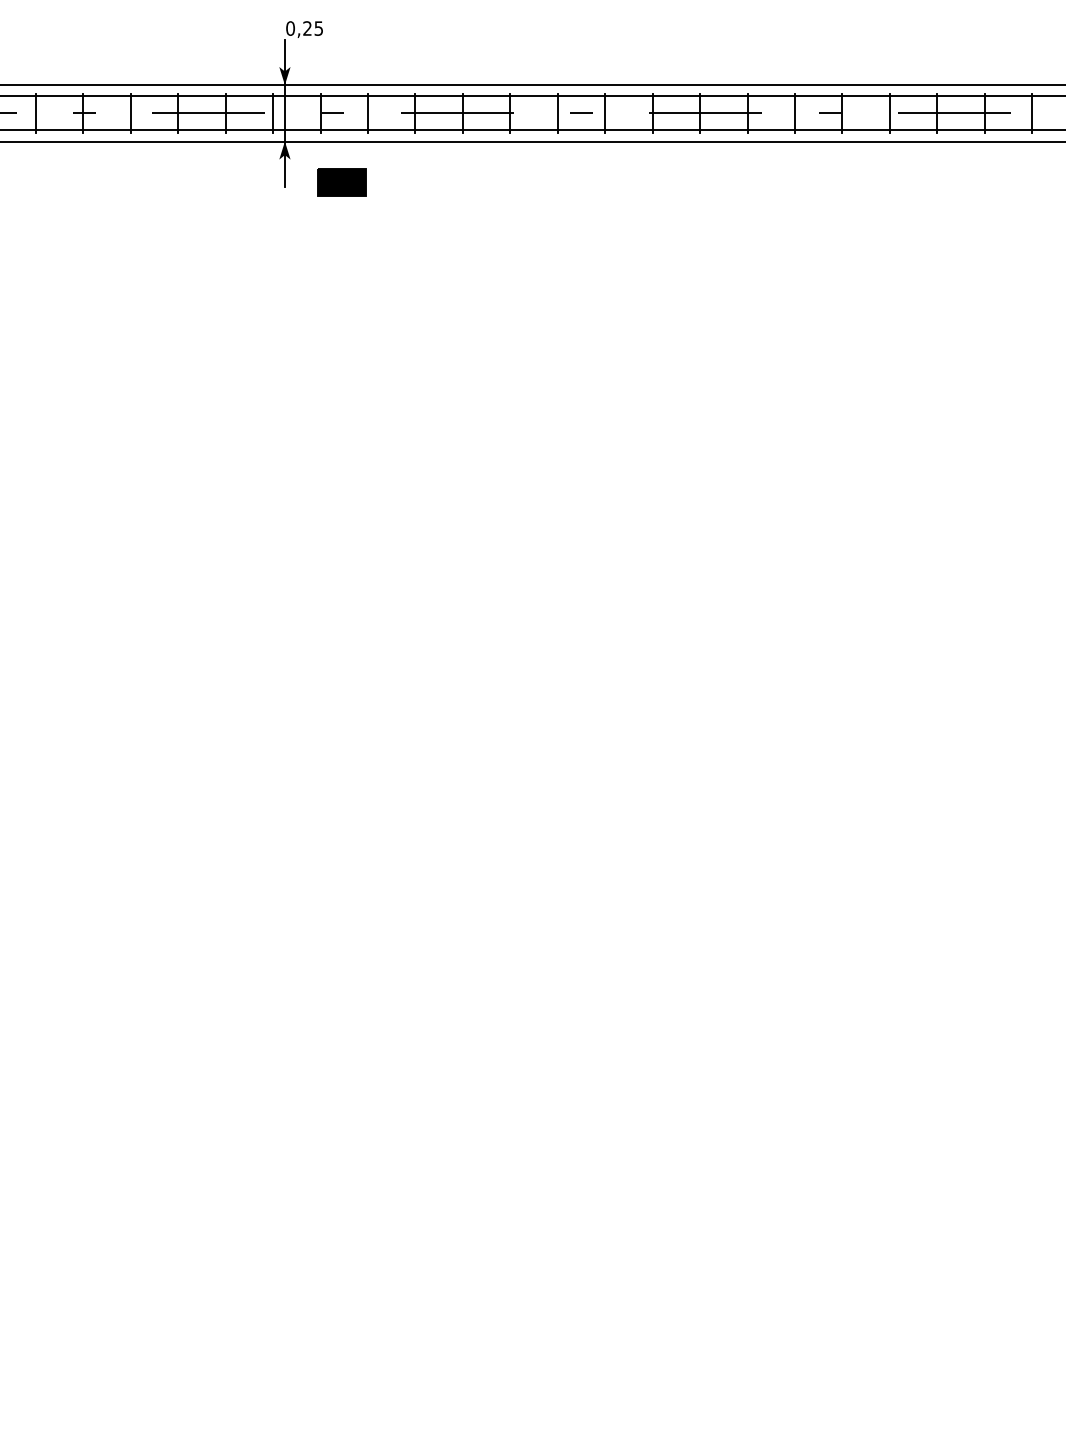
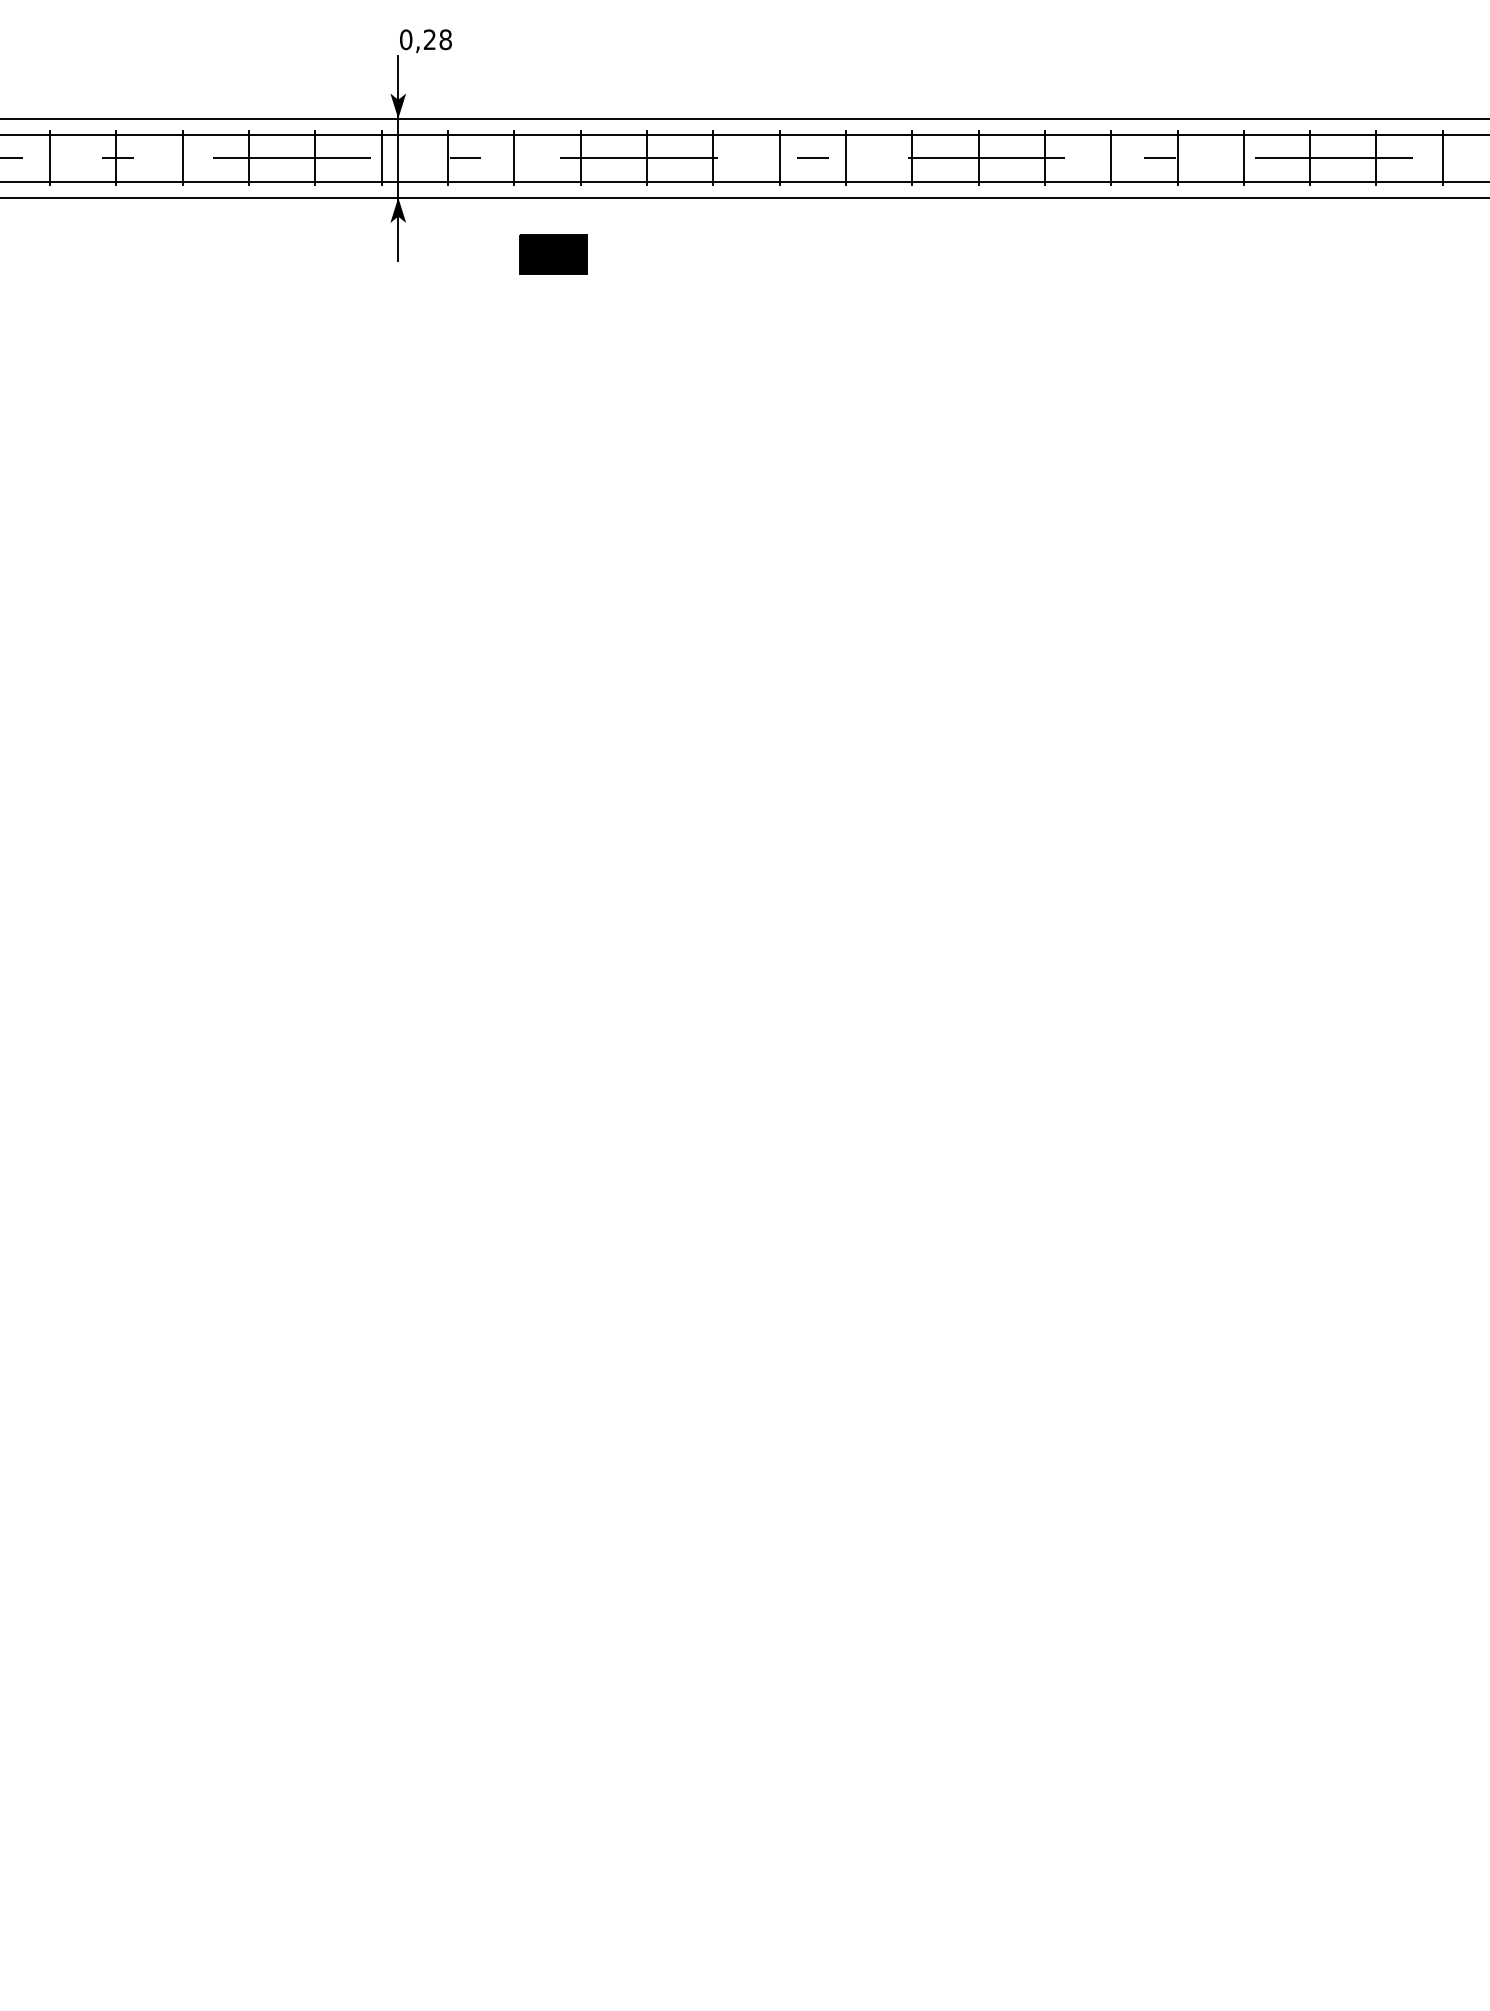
text: (318, 28) -> (445, 39), 0,25 -> 0,28
part: (341, 182) -> (552, 254), moved

